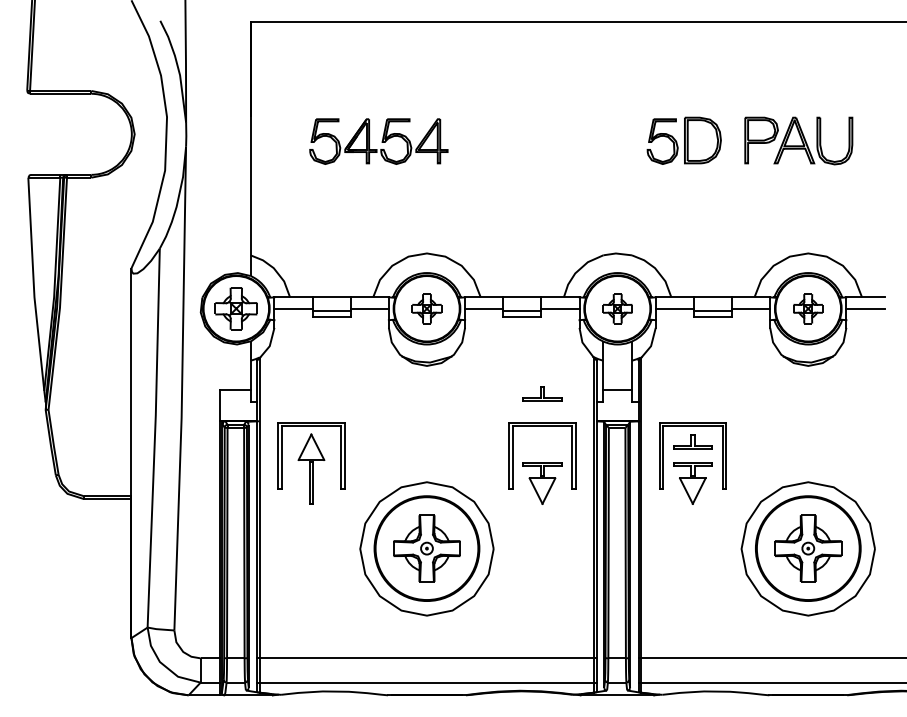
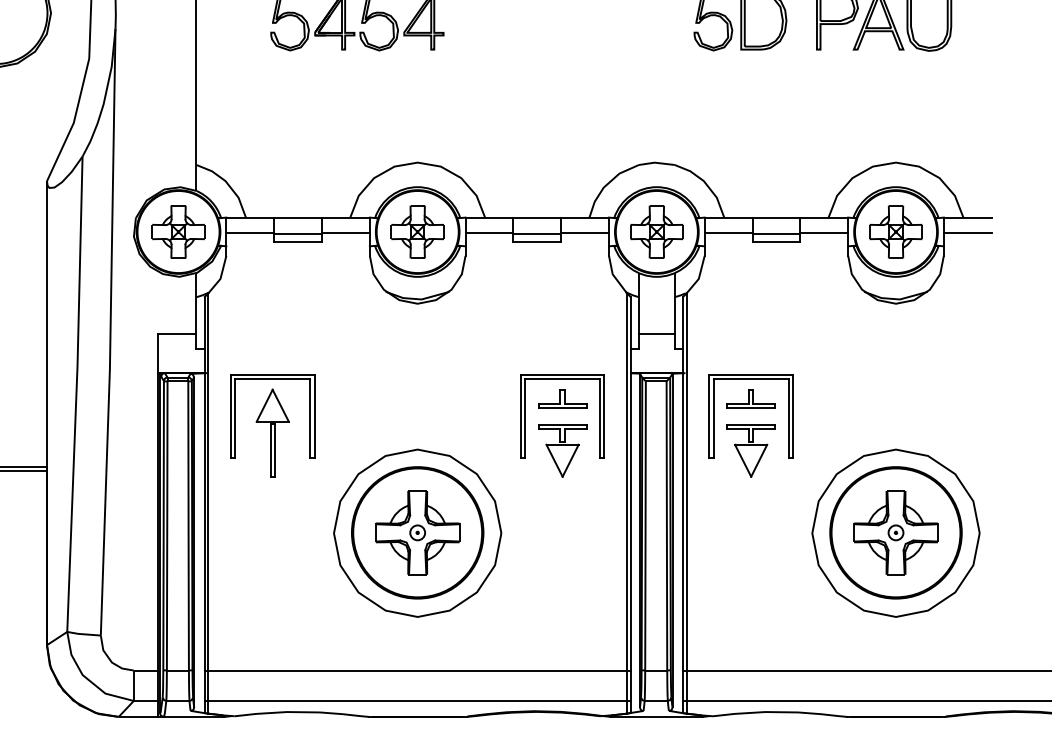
part: (426, 308) -> (417, 231), size x1.43
part: (617, 308) -> (656, 231), size x1.43
part: (807, 308) -> (895, 231), size x1.43
part: (542, 393) -> (562, 398), moved

